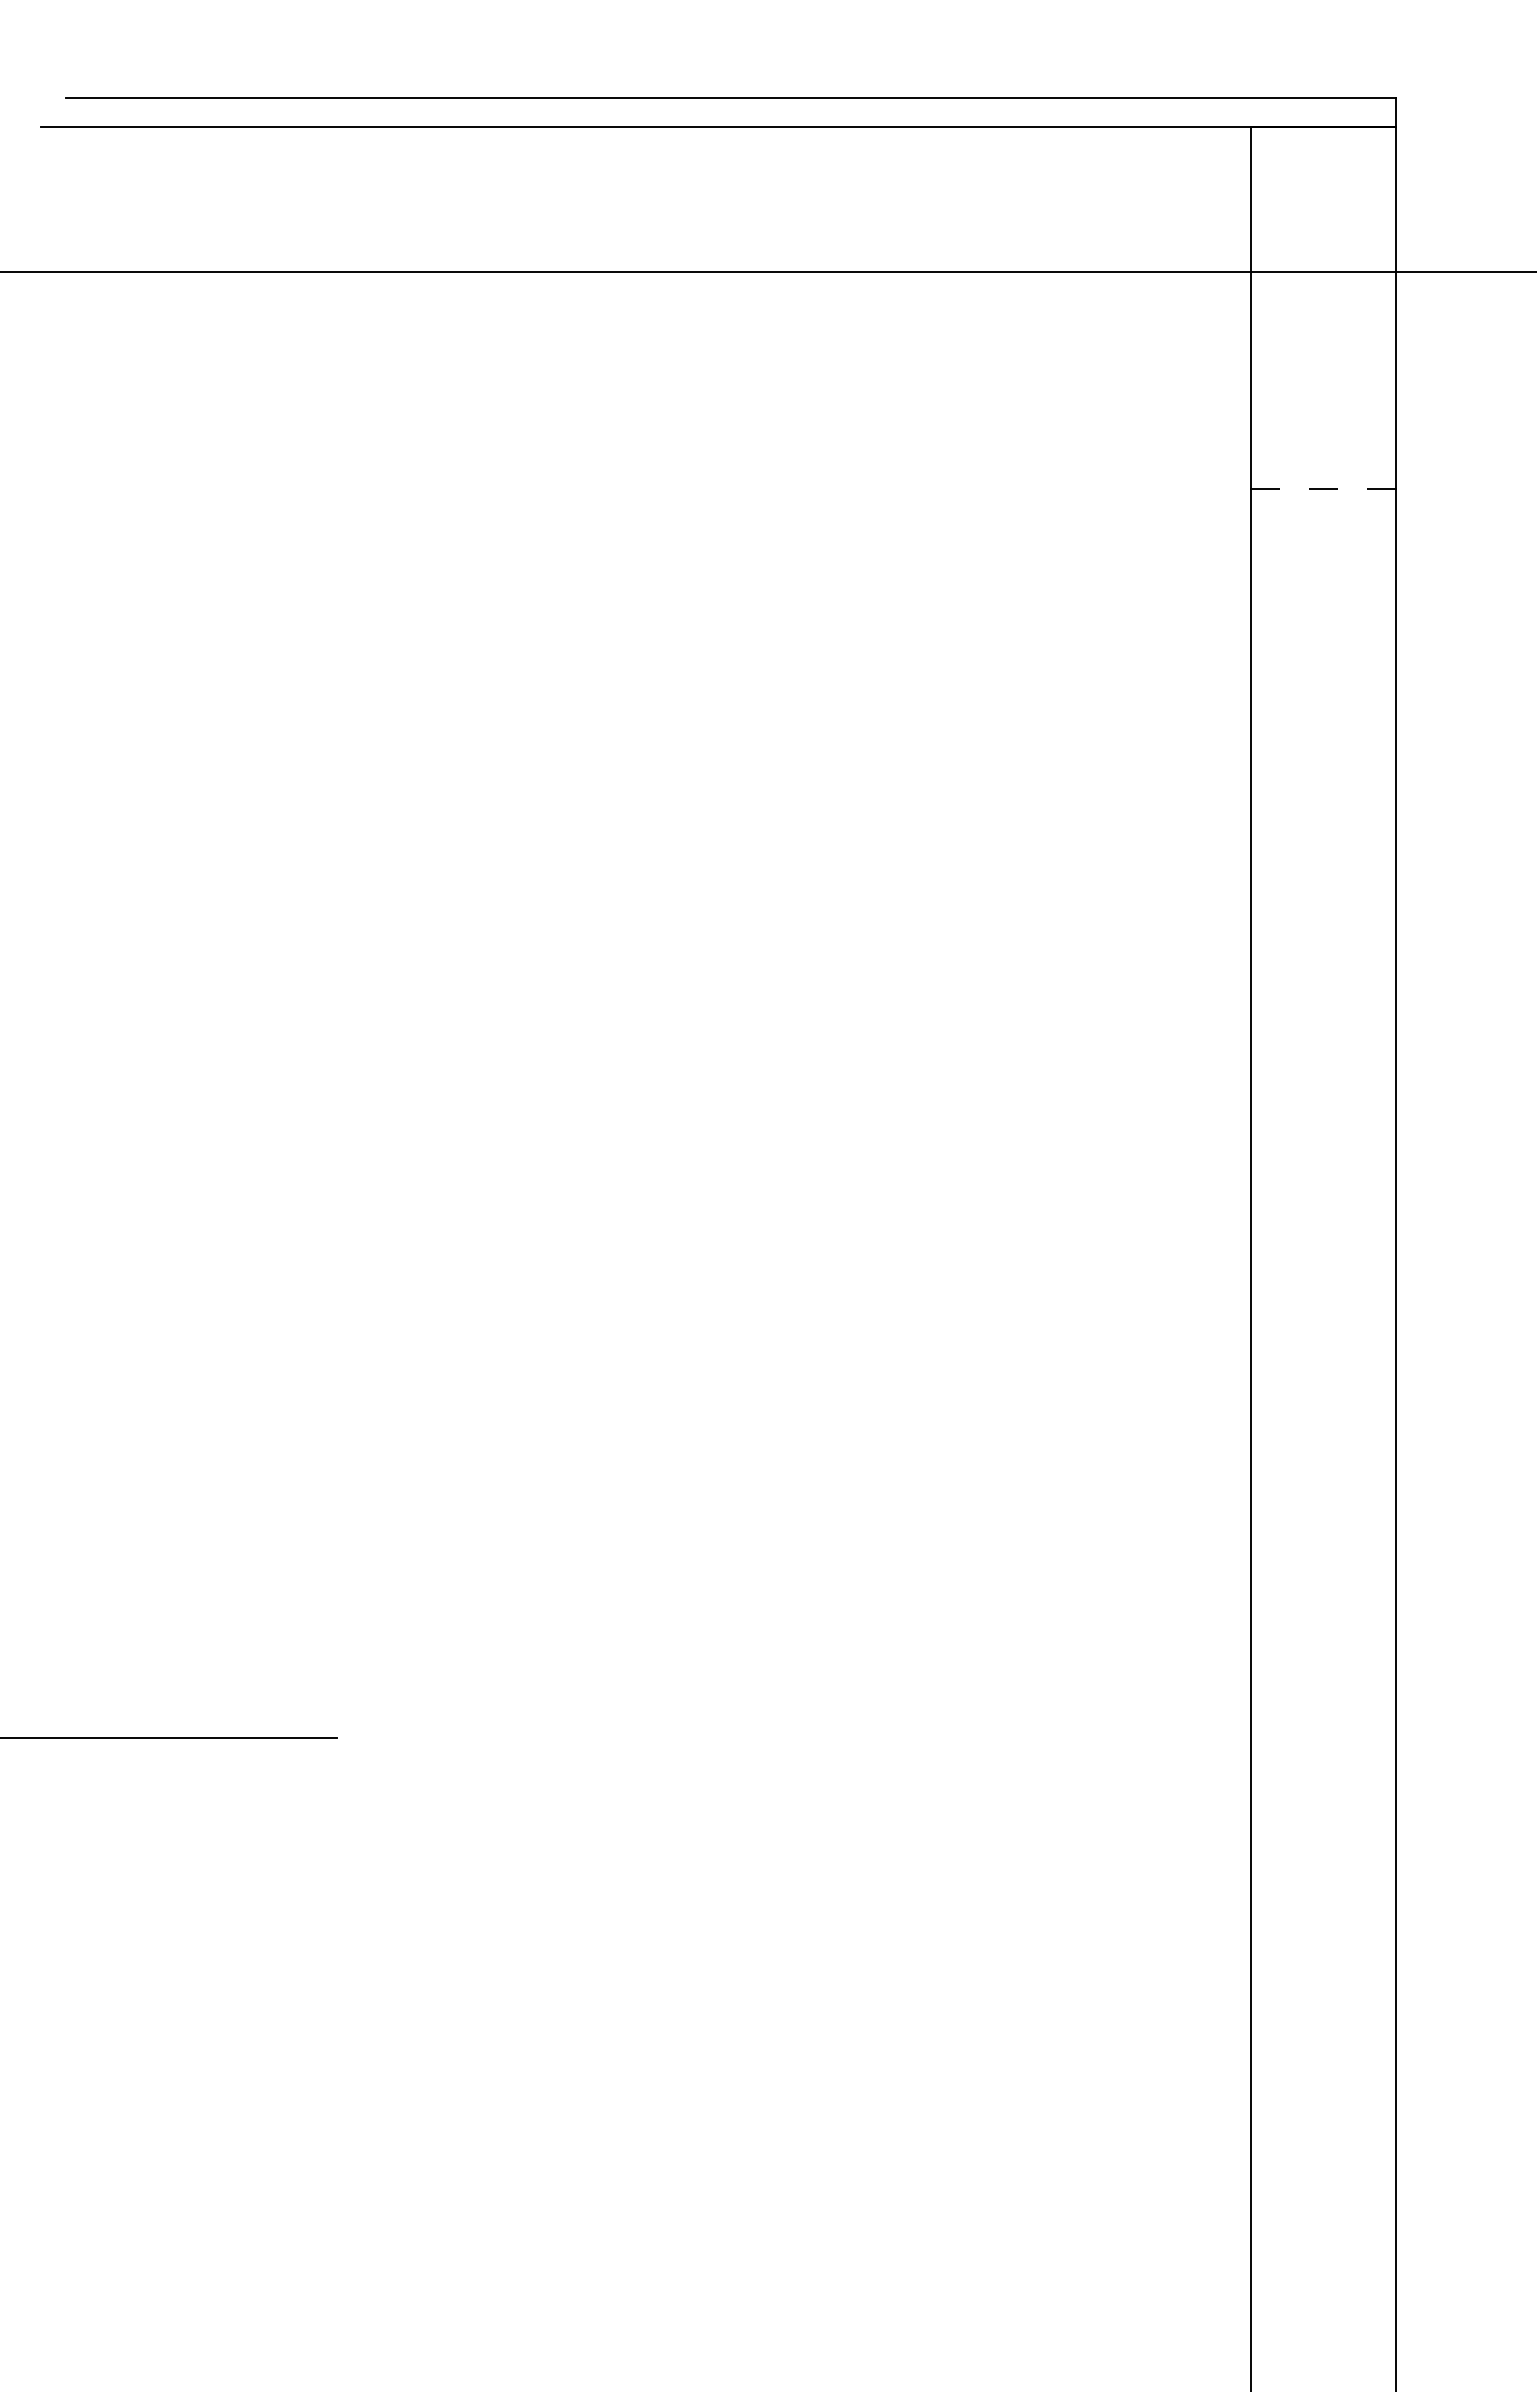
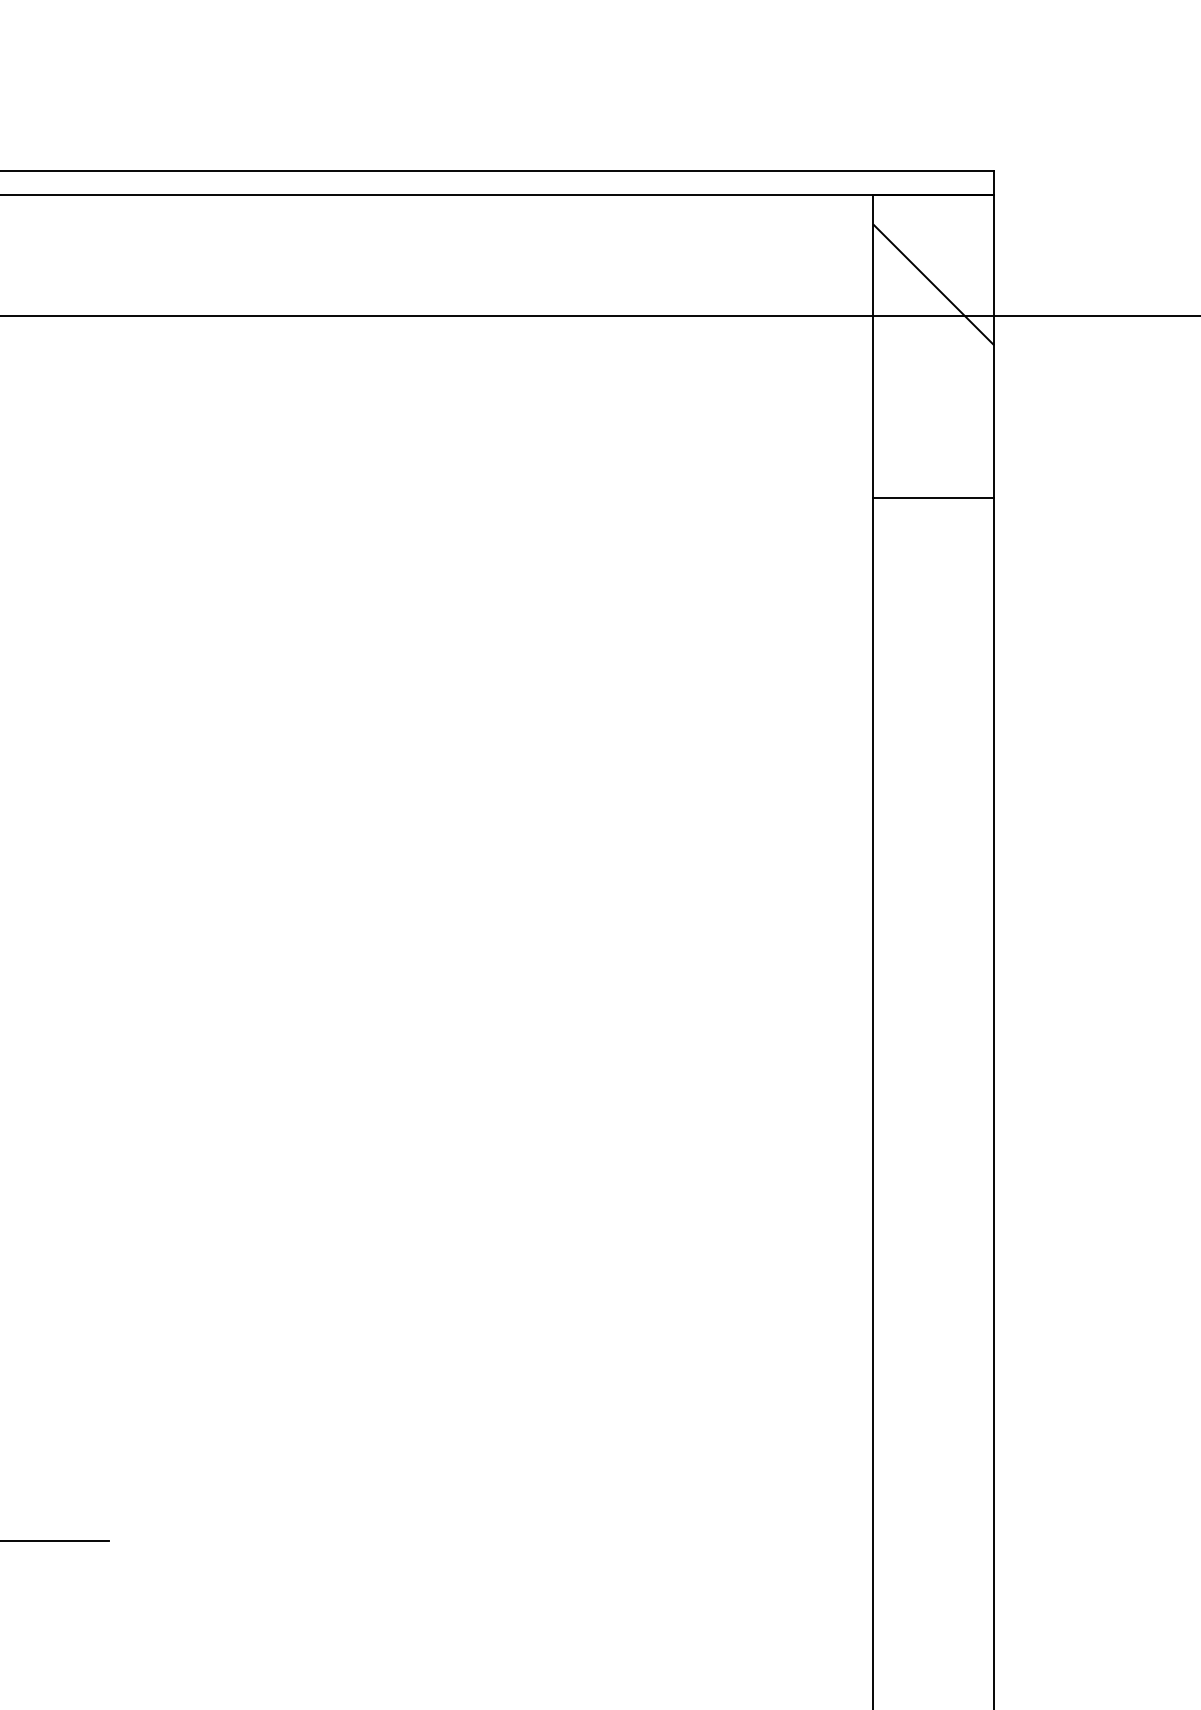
hatch: (1323, 234) -> (933, 284), added
line: (1324, 489) -> (934, 497), dashed -> solid

